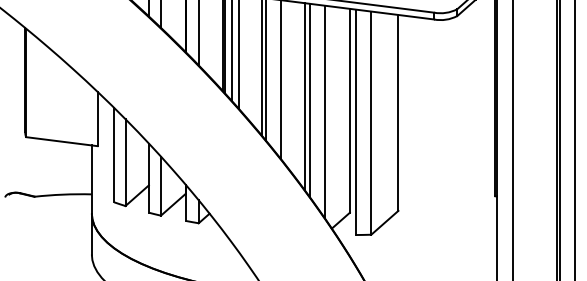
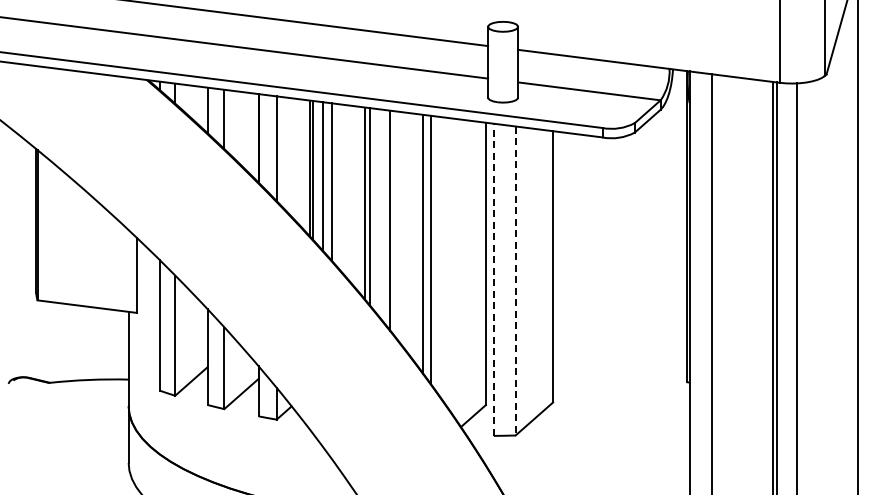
line: (325, 111) -> (451, 265), removed
line: (355, 122) -> (493, 279), solid -> dashed
line: (371, 123) -> (515, 281), solid -> dashed

